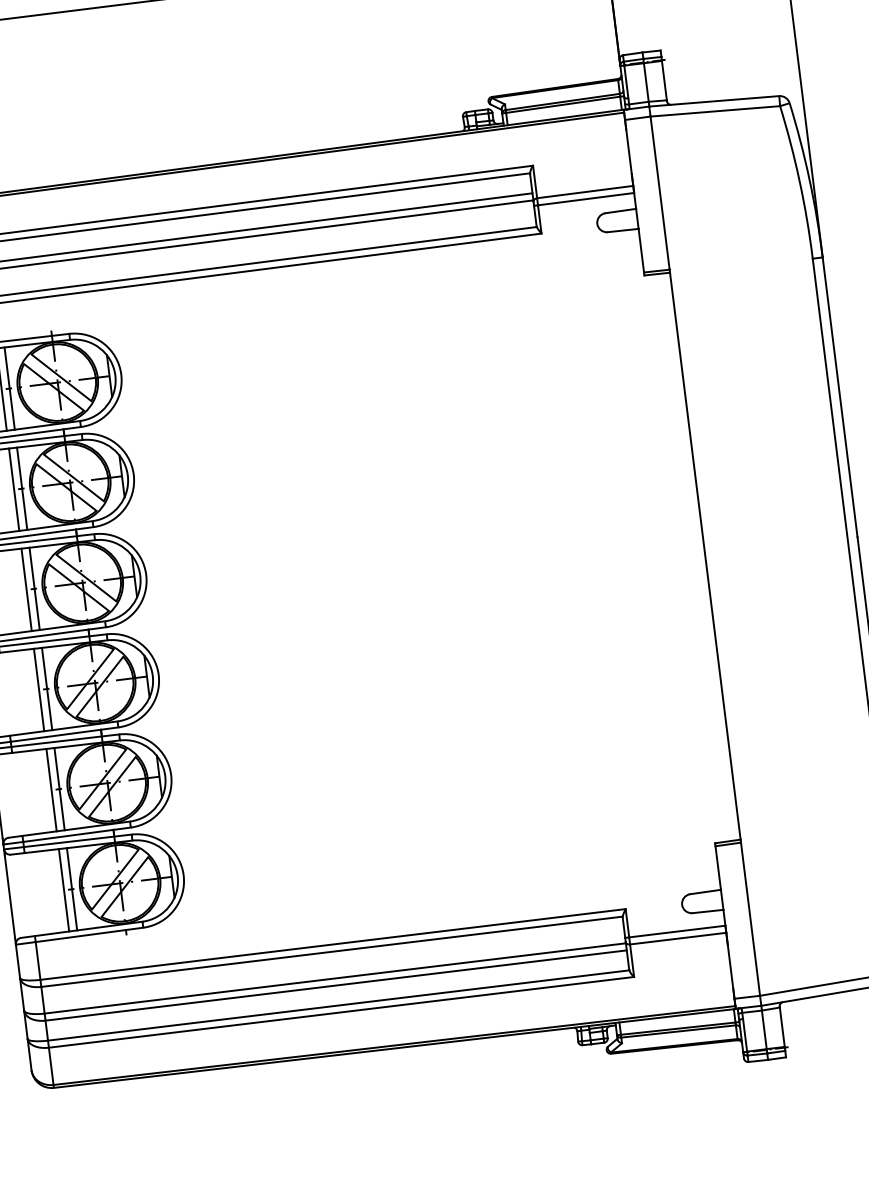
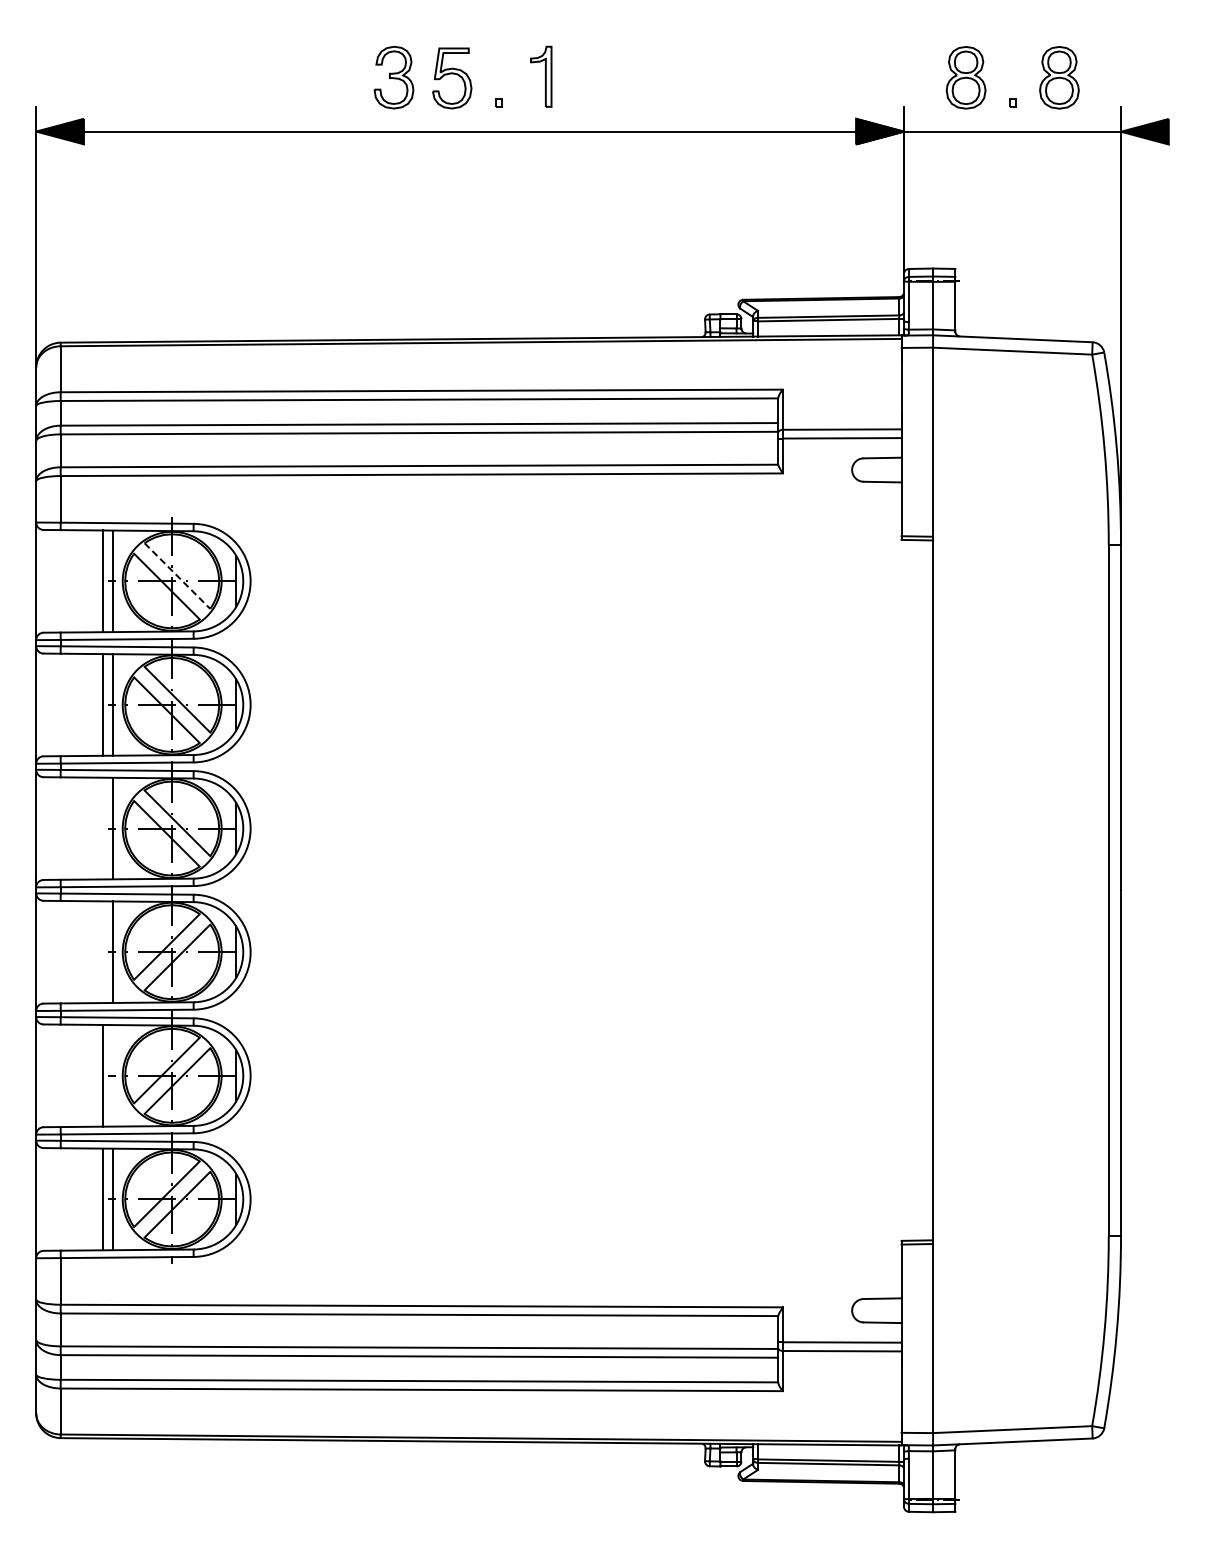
line: (61, 378) -> (177, 576), solid -> dashed
line: (26, 589) -> (102, 828), removed
line: (38, 690) -> (102, 952), removed
line: (59, 788) -> (112, 1075), removed

